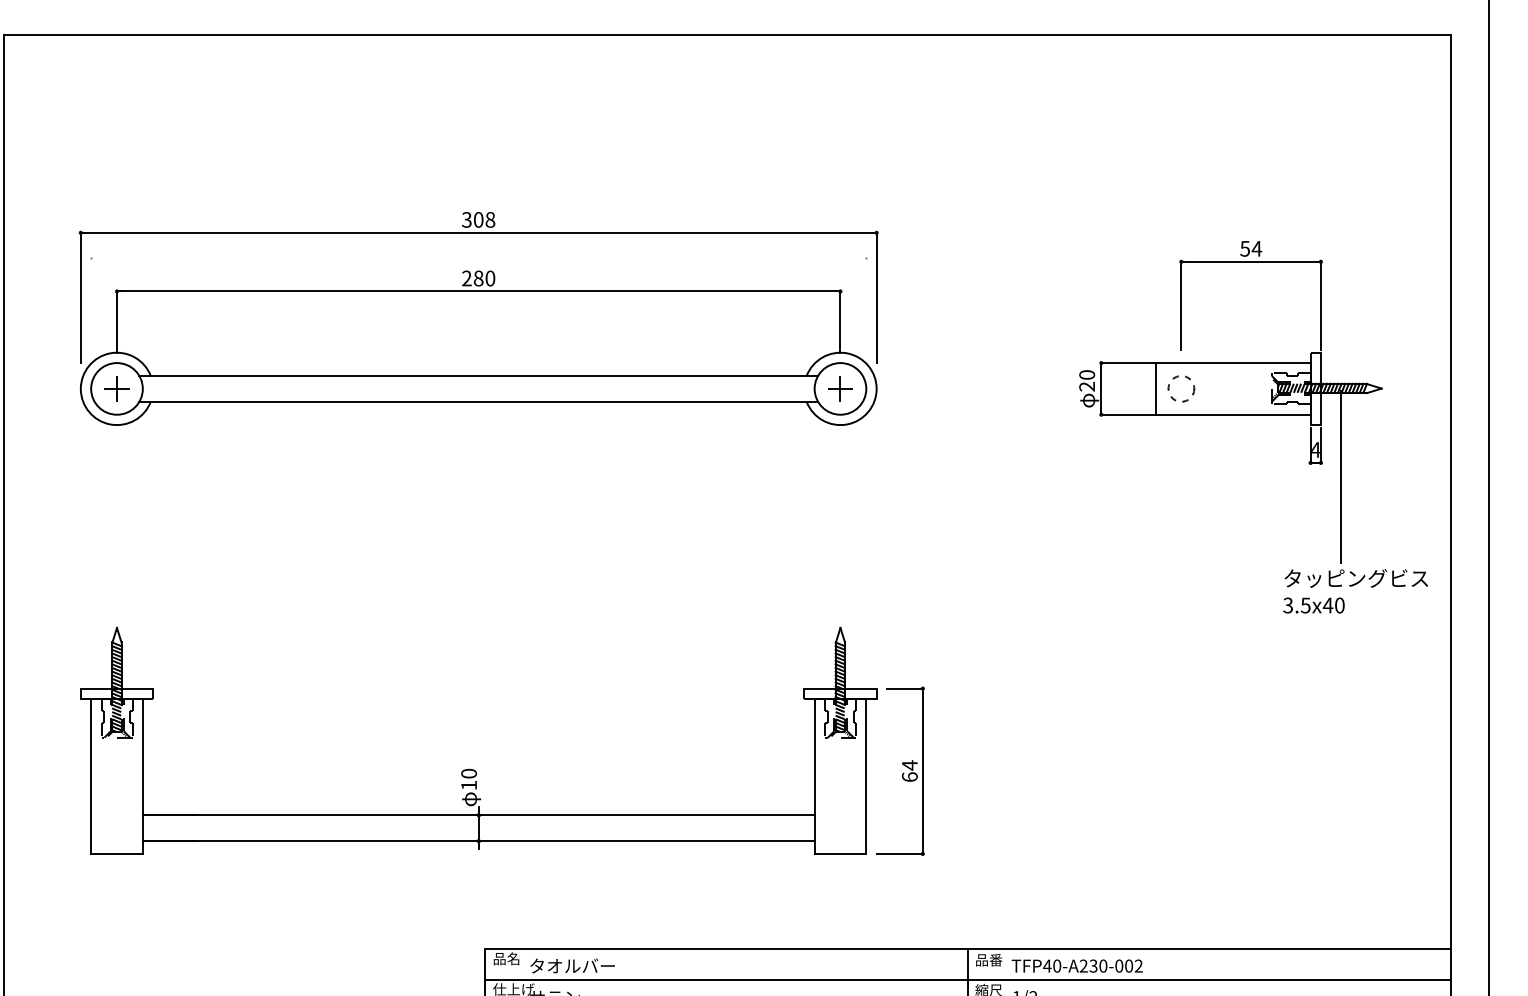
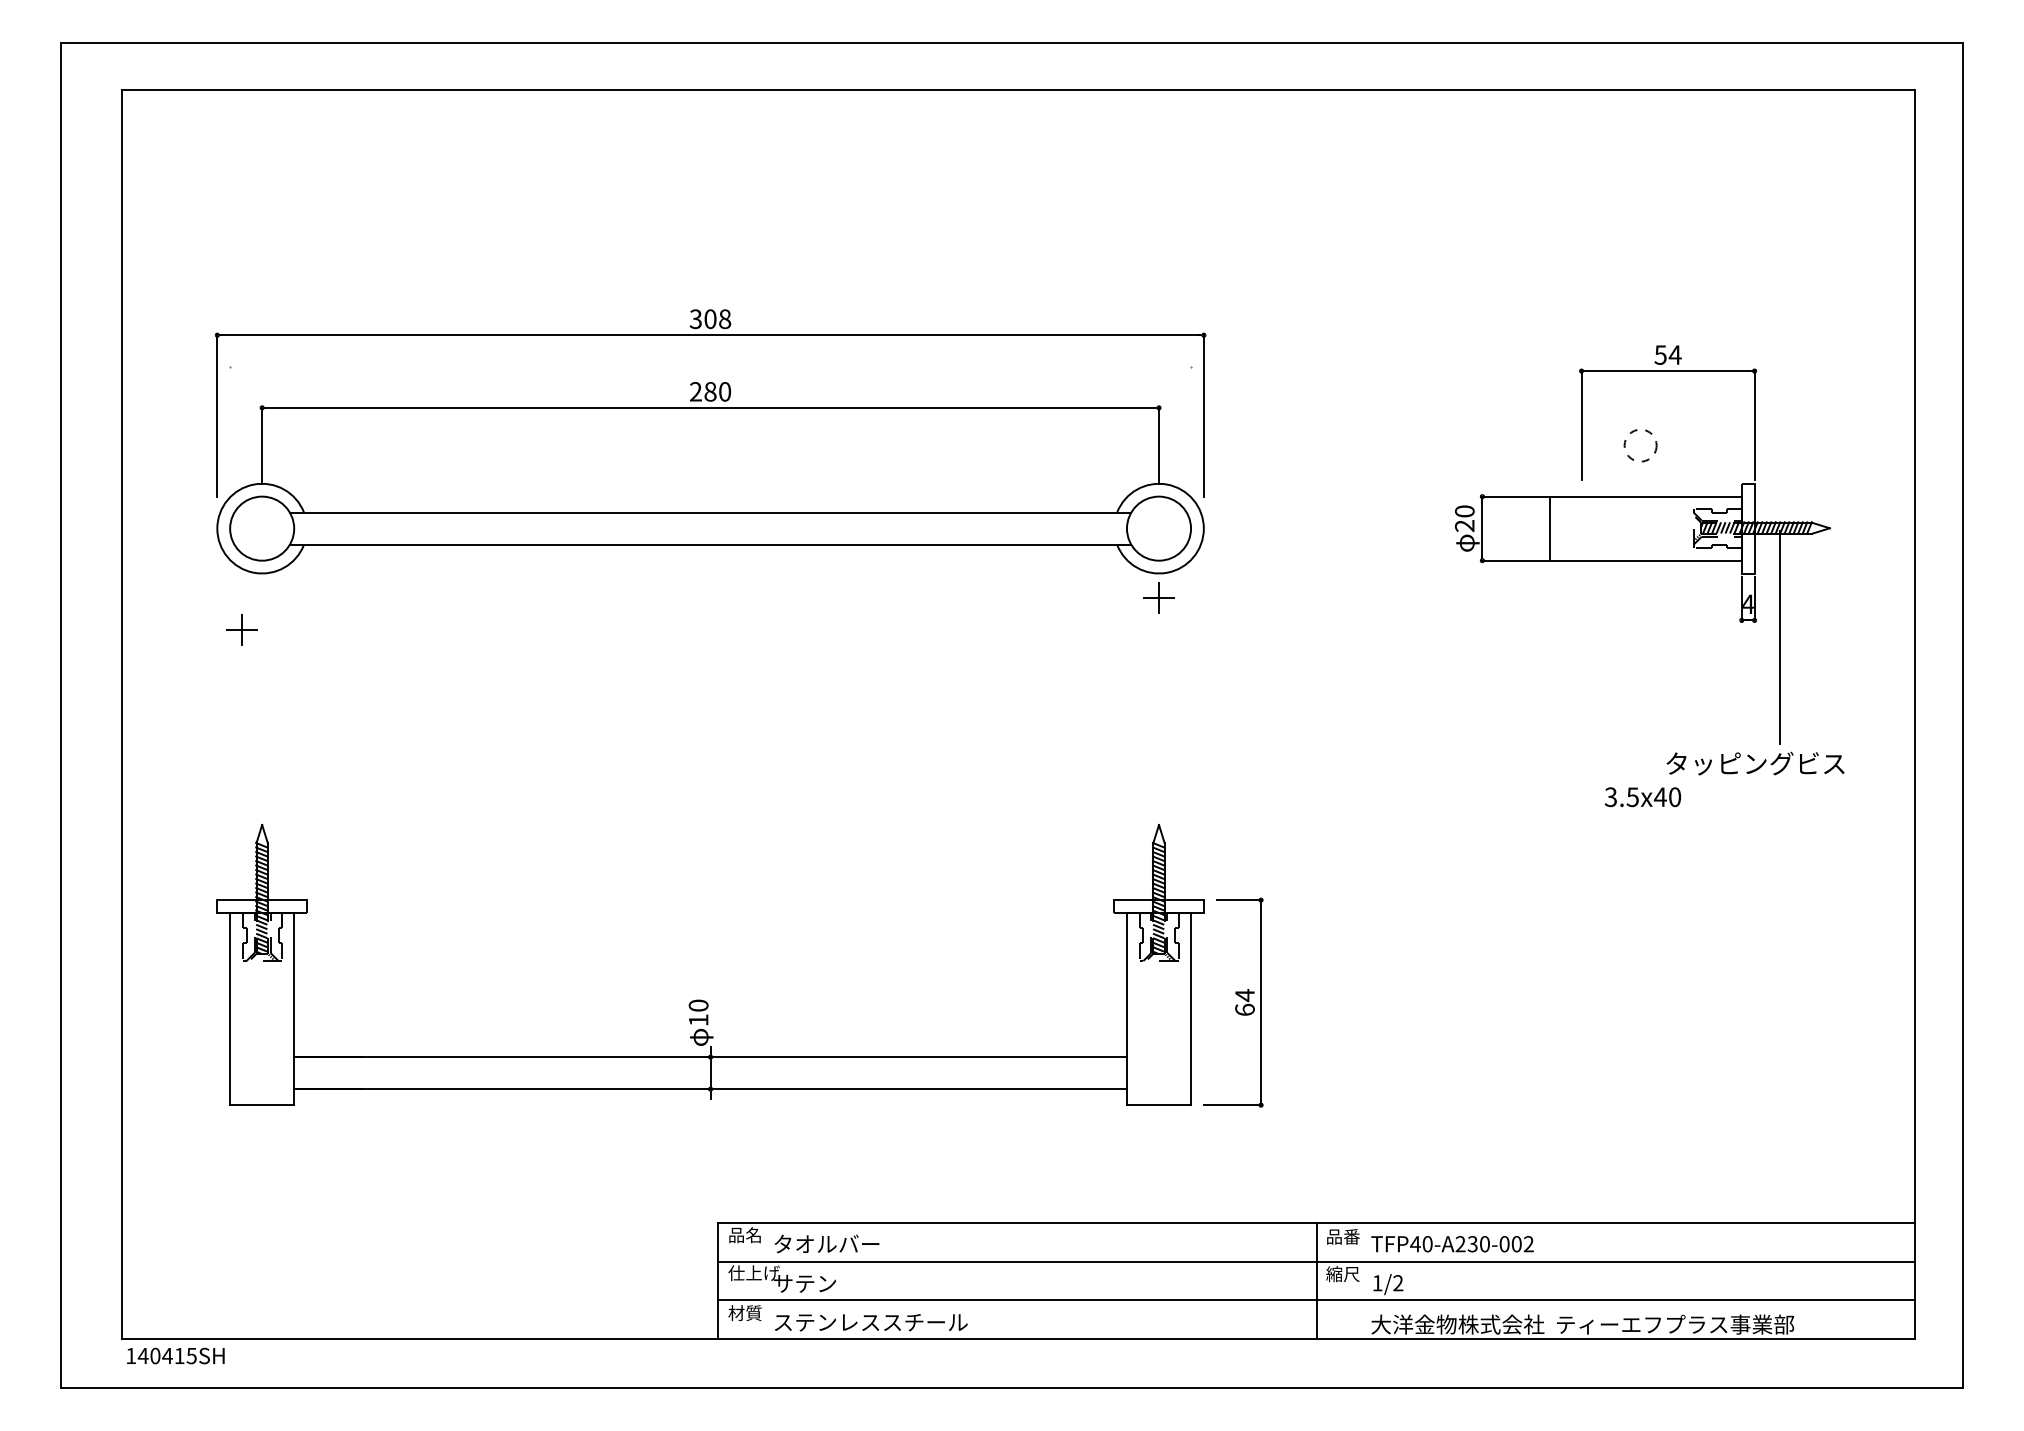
part: (116, 388) -> (241, 629), moved
part: (840, 388) -> (1158, 597), moved
circle: (1181, 388) -> (1640, 445), moved
text: (1356, 578) -> (1755, 763), moved
text: (1313, 605) -> (1642, 797), moved

